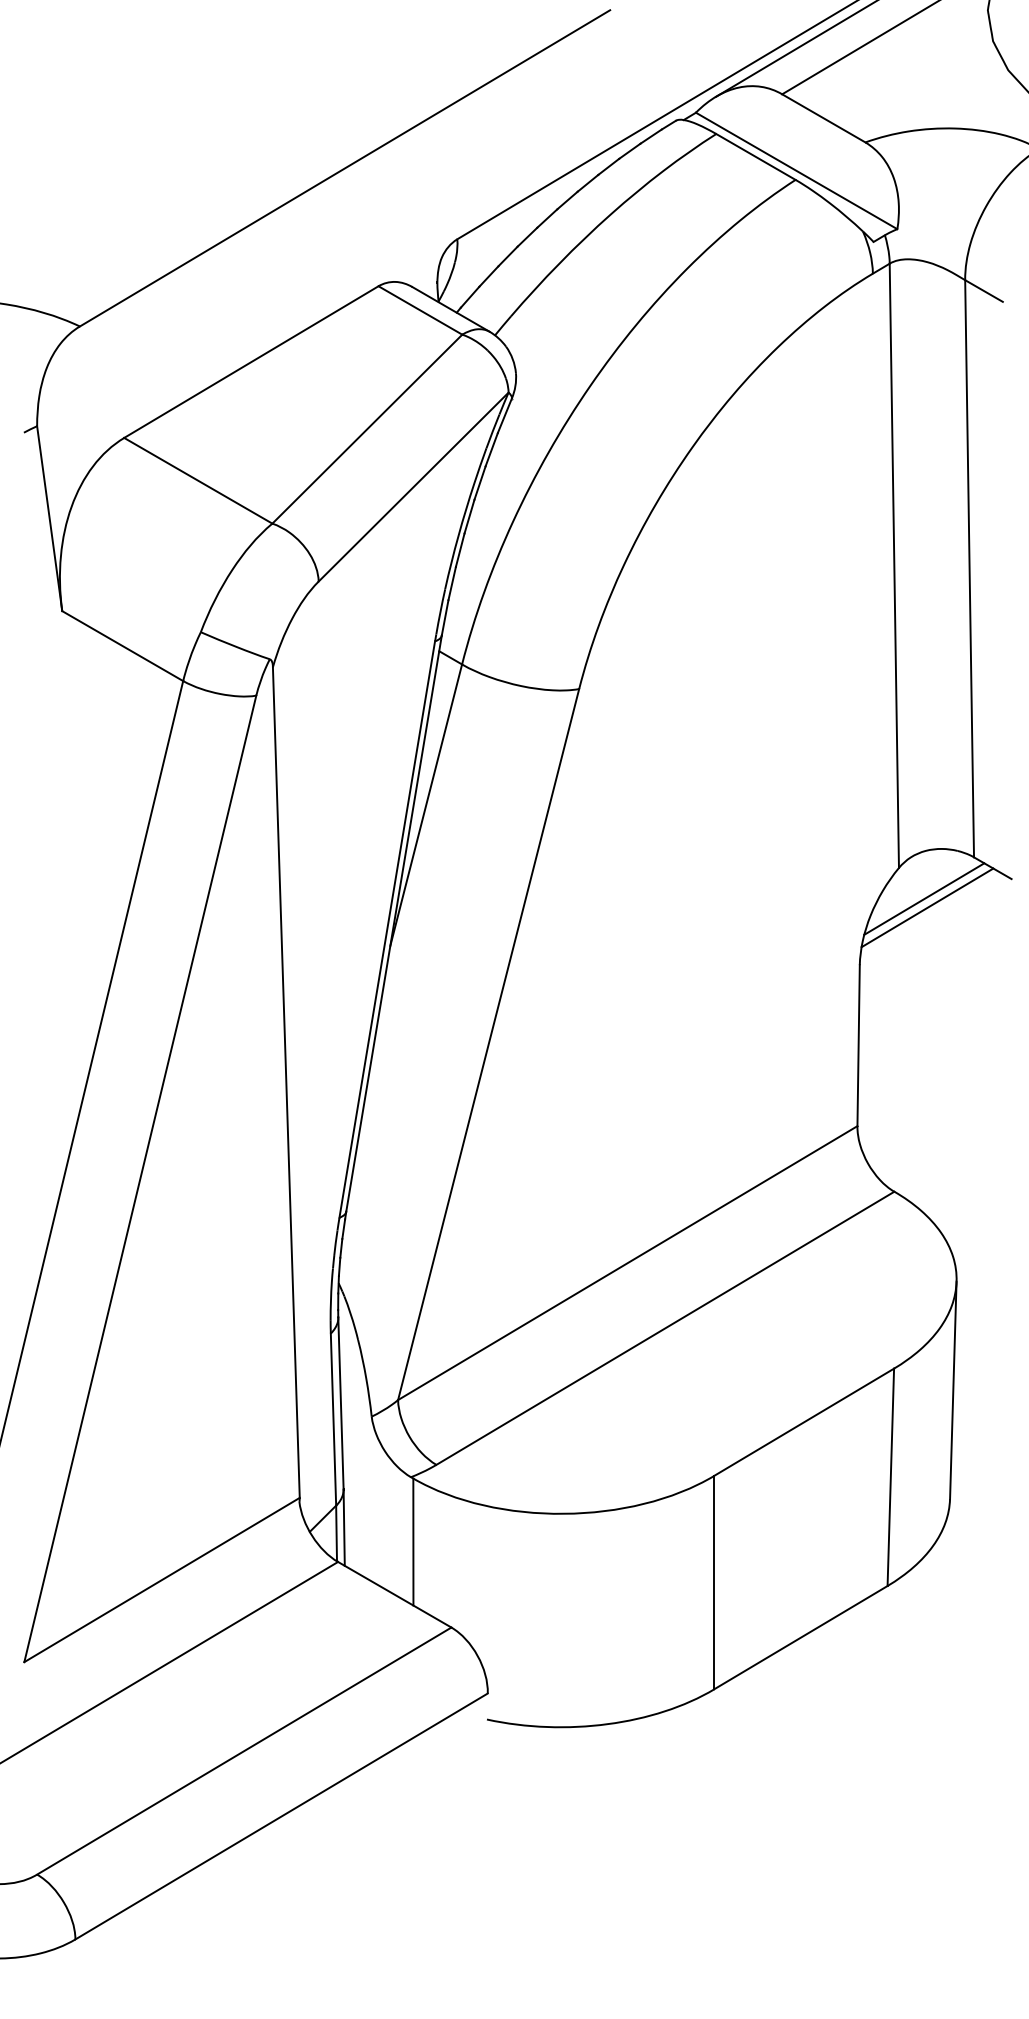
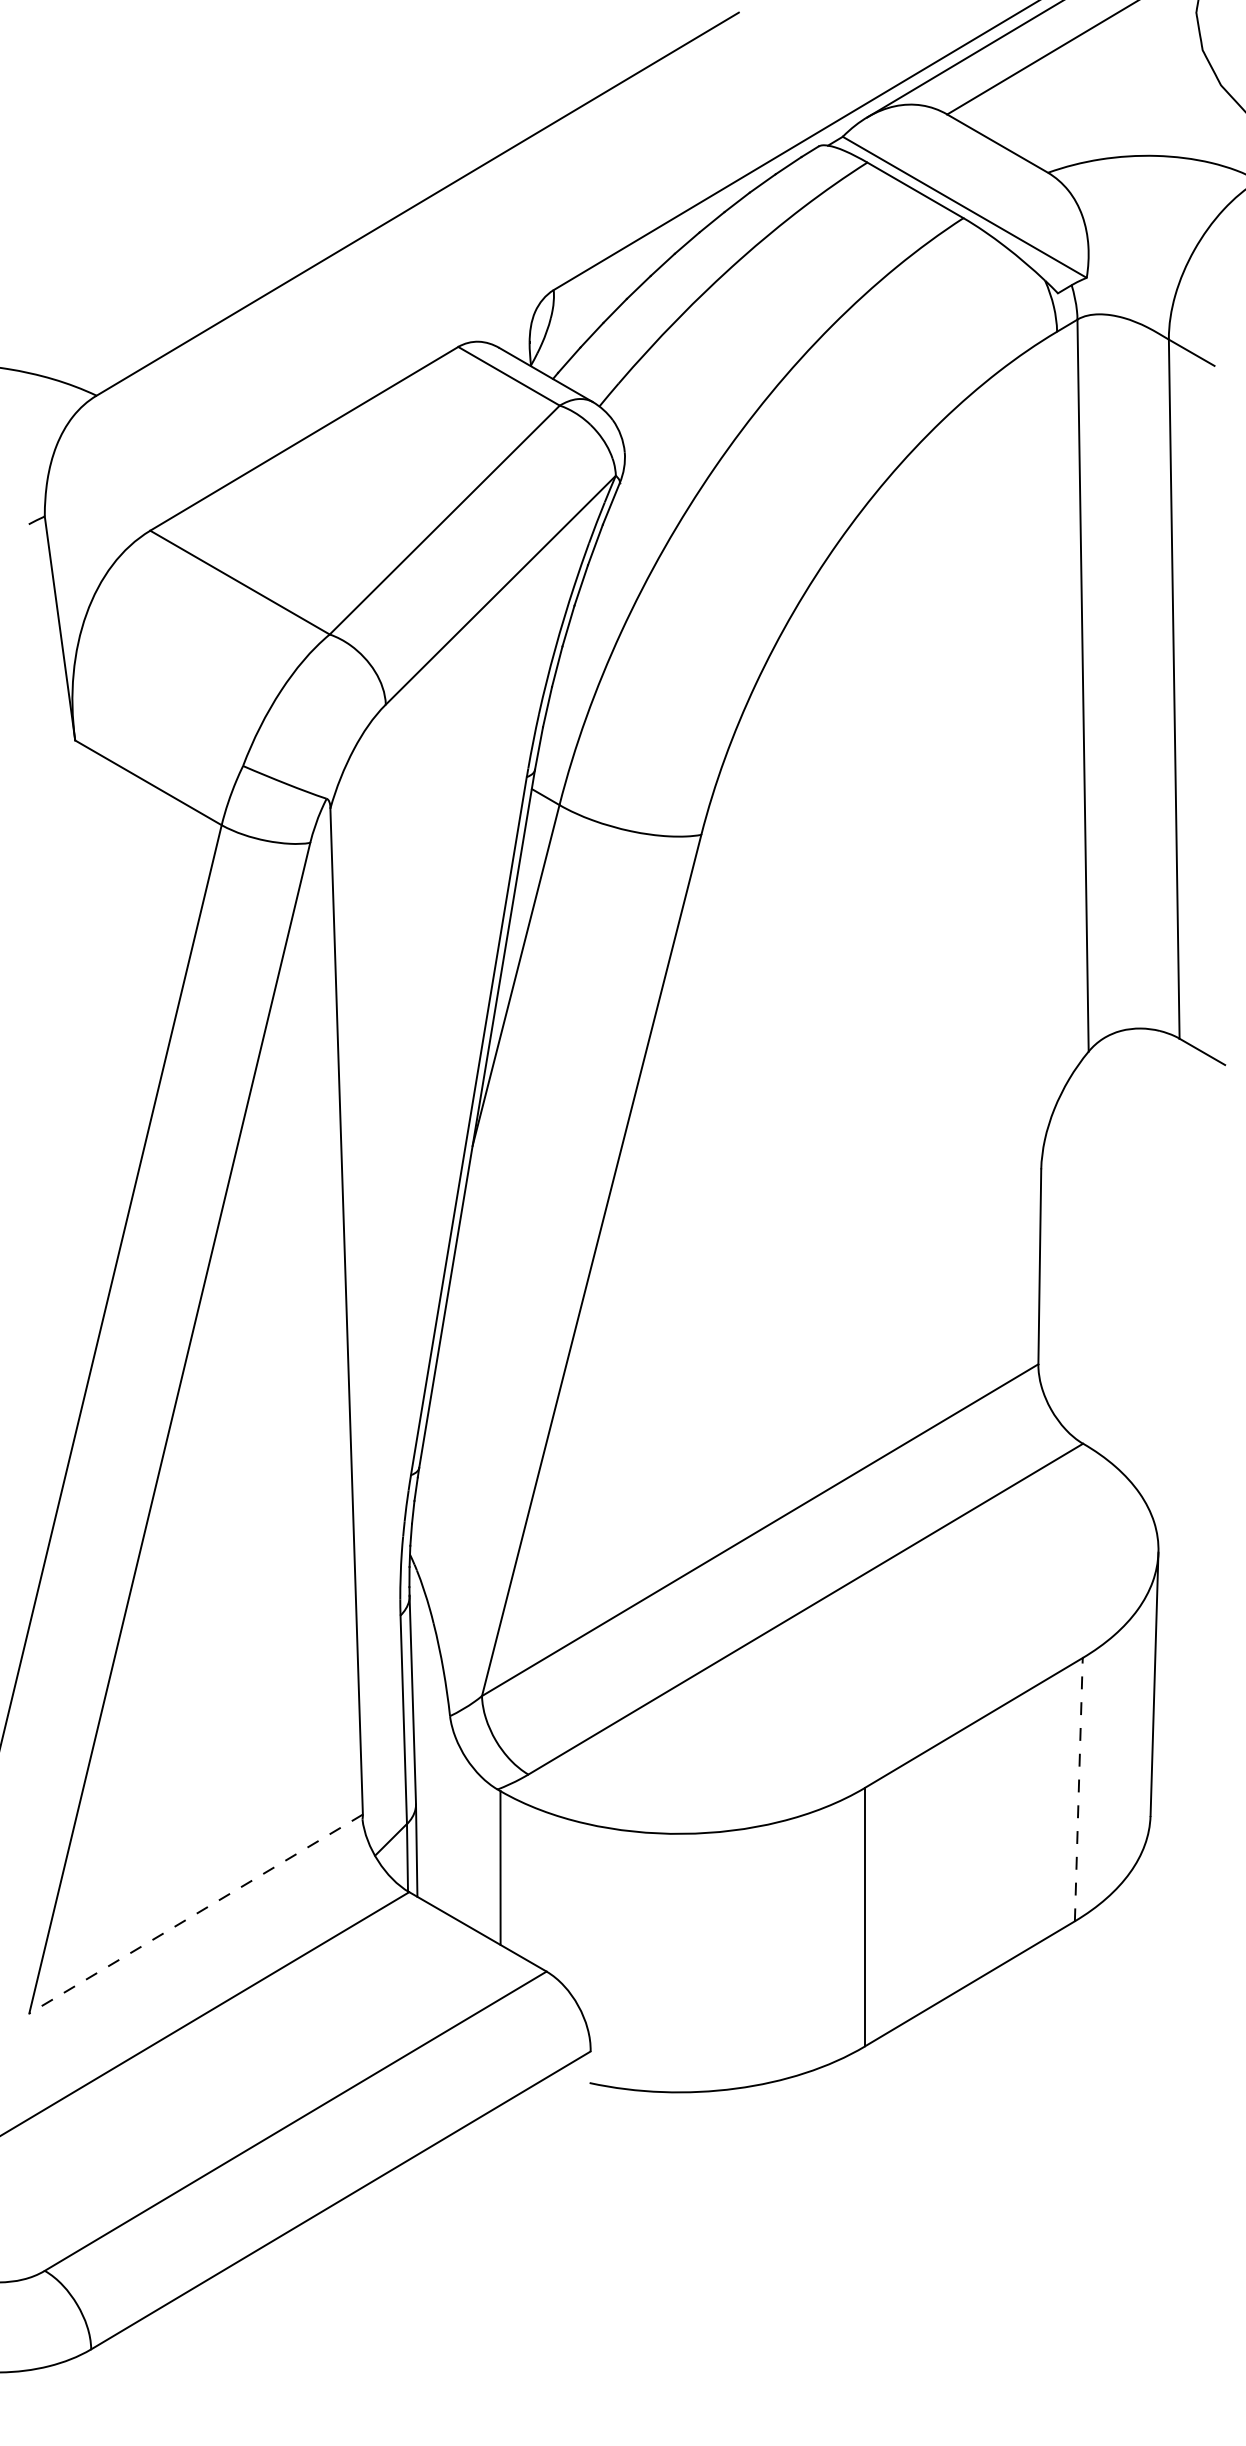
line: (924, 898) -> (1119, 1088), removed
line: (927, 907) -> (1123, 1099), removed
line: (890, 1477) -> (1078, 1789), solid -> dashed
line: (161, 1580) -> (195, 1914), solid -> dashed

